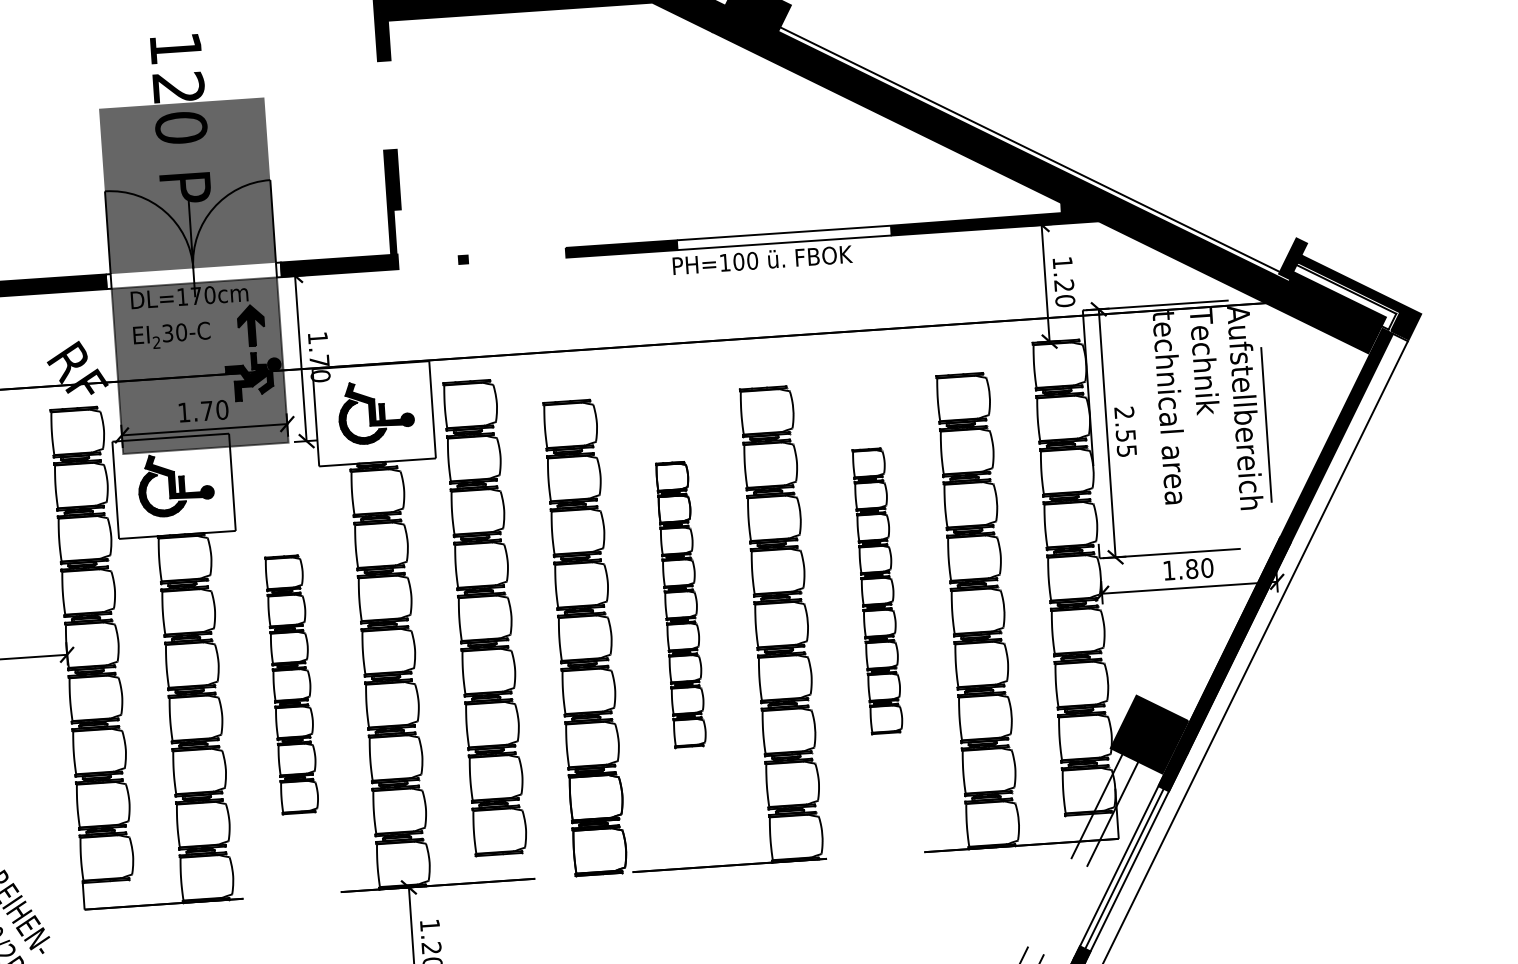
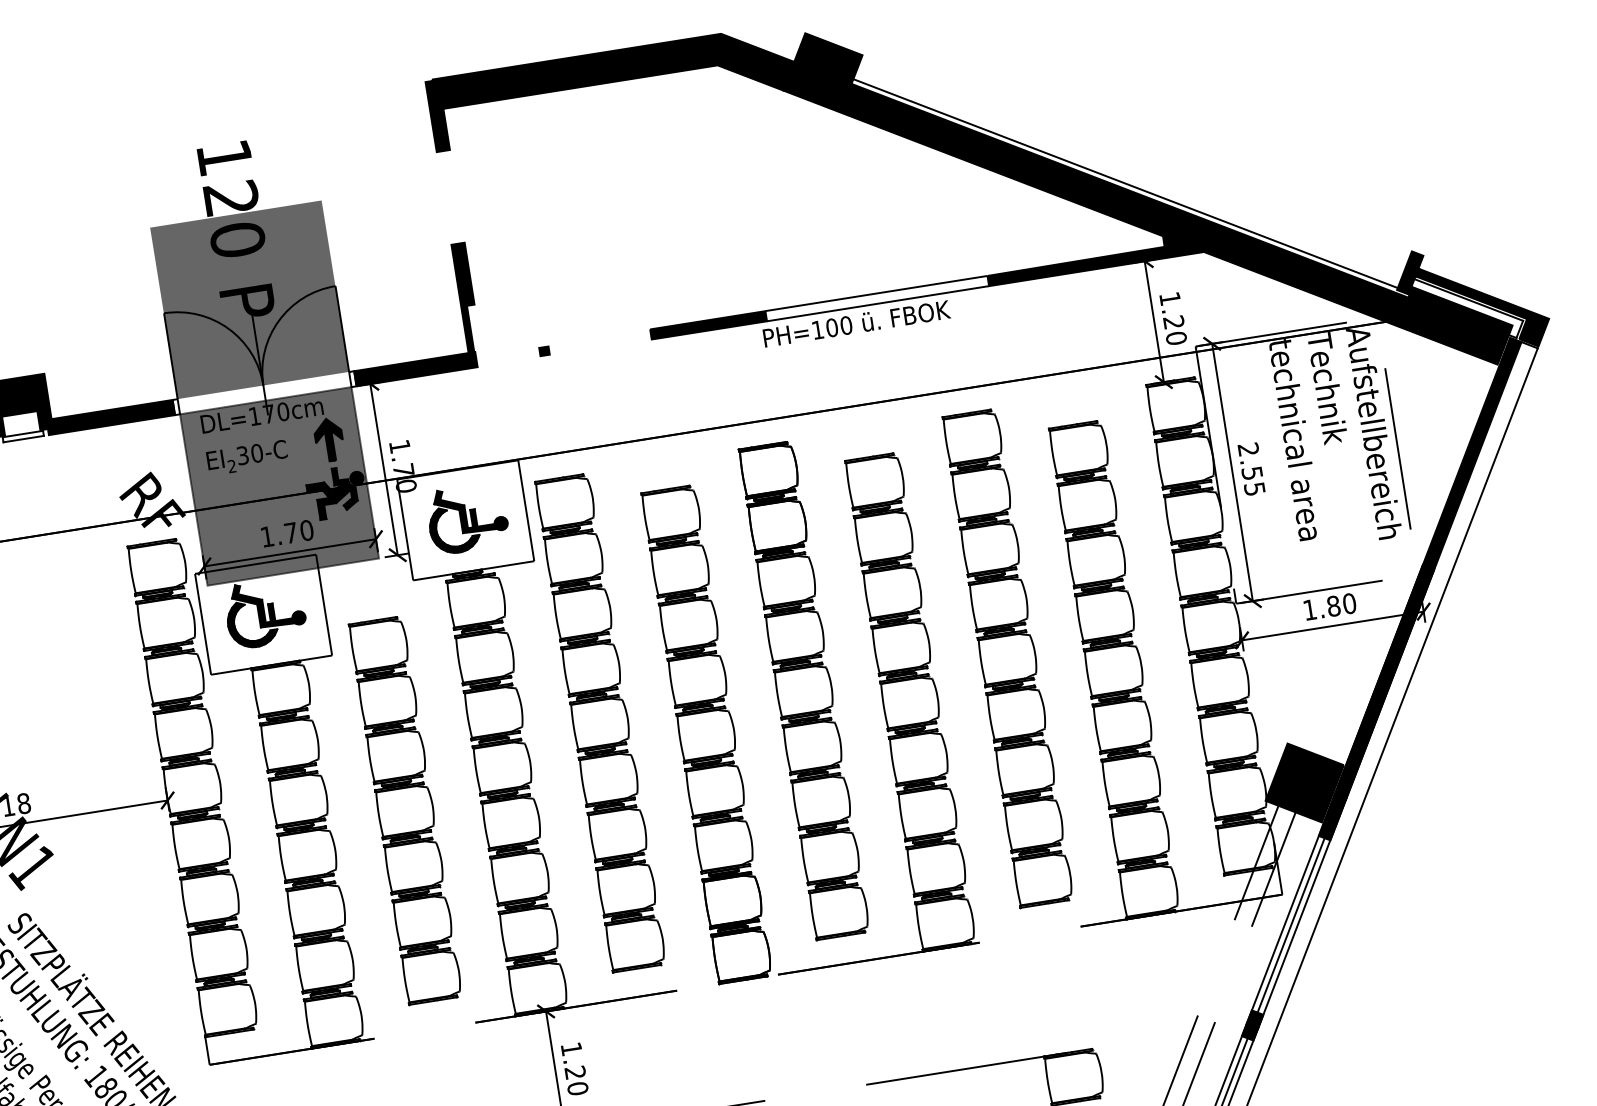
part: (876, 590) -> (1006, 658), size x1.67
part: (679, 605) -> (802, 691), size x1.67
part: (290, 685) -> (403, 811), size x1.43

